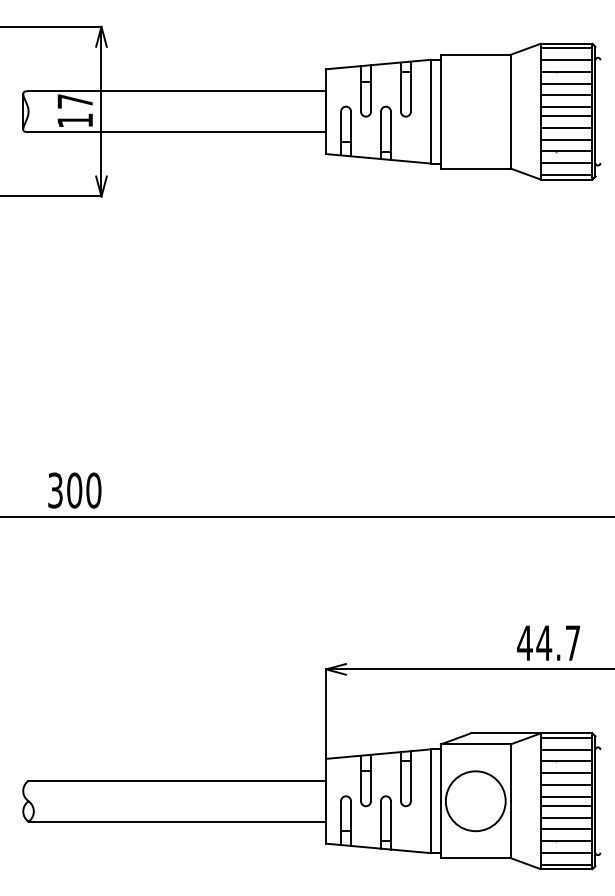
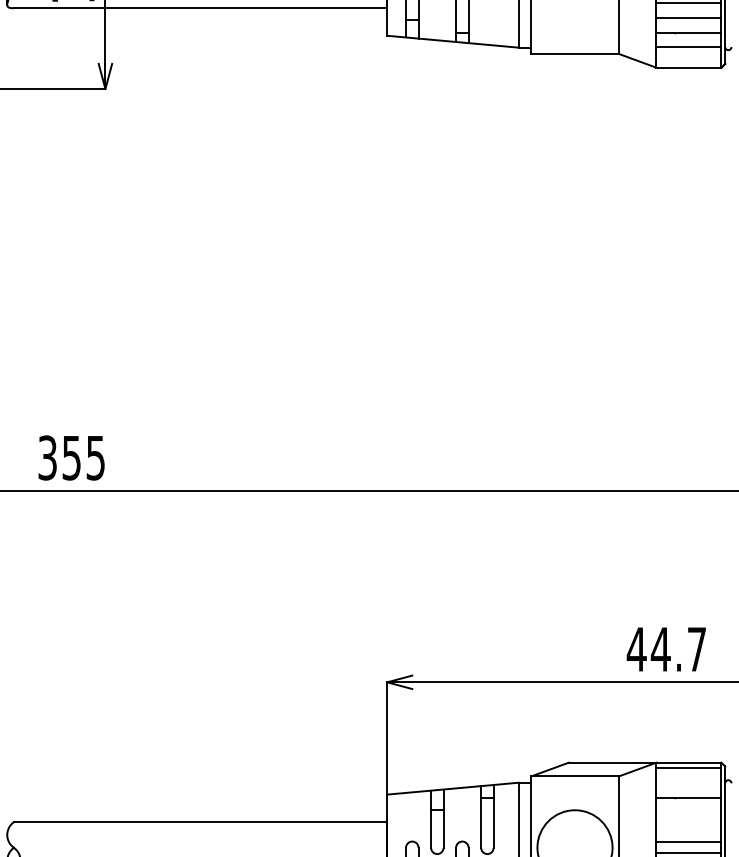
line: (566, 175) -> (688, 62), removed
text: (84, 490) -> (84, 457), 300 -> 355
line: (566, 749) -> (688, 782), removed
line: (566, 773) -> (688, 812), removed
line: (566, 785) -> (688, 828), removed

